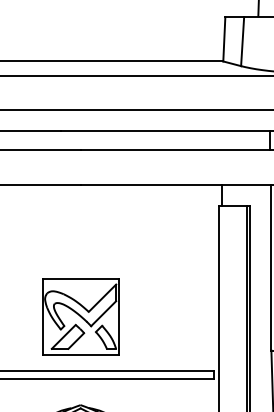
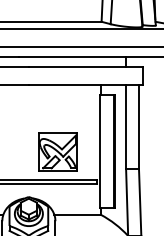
part: (79, 315) -> (57, 151), moved

